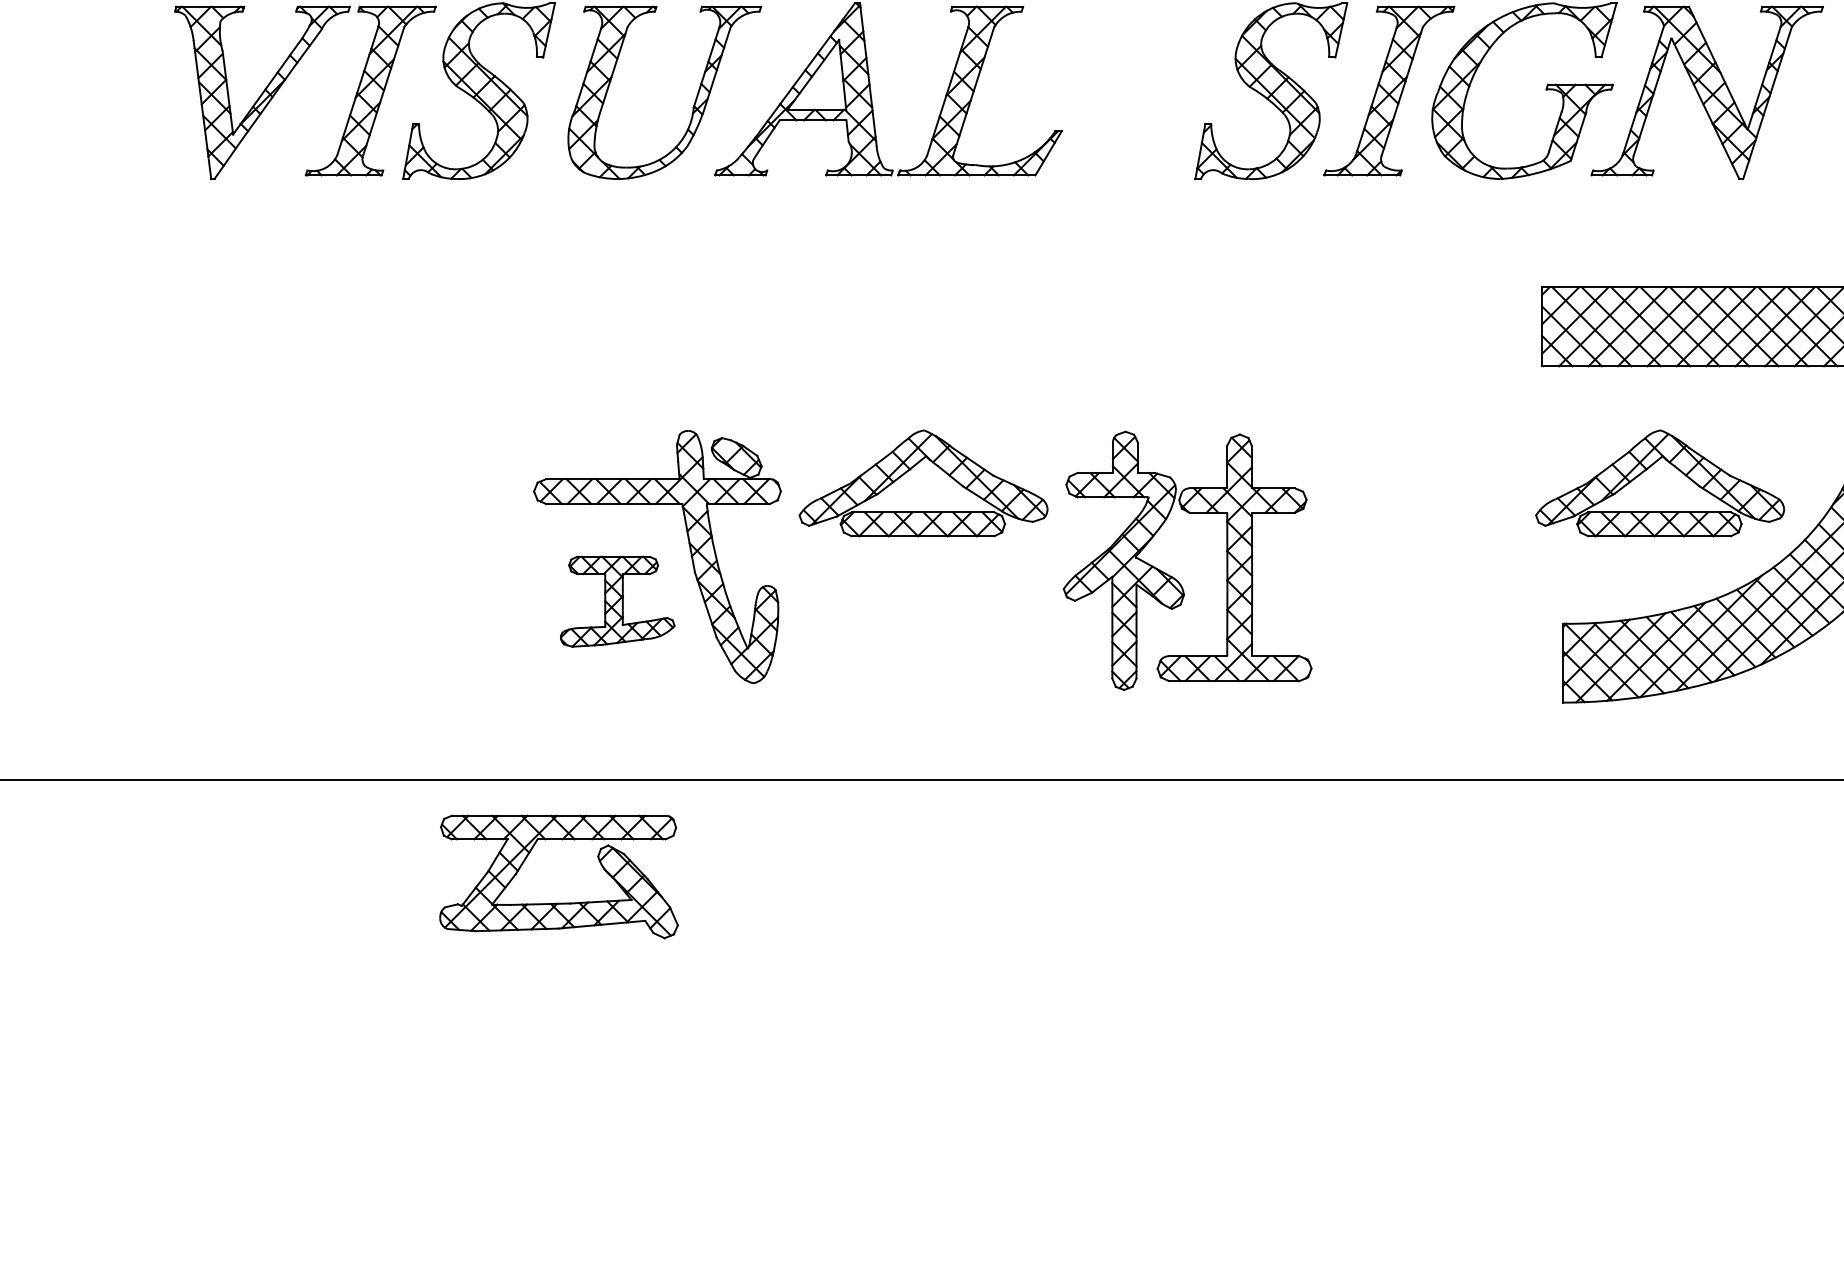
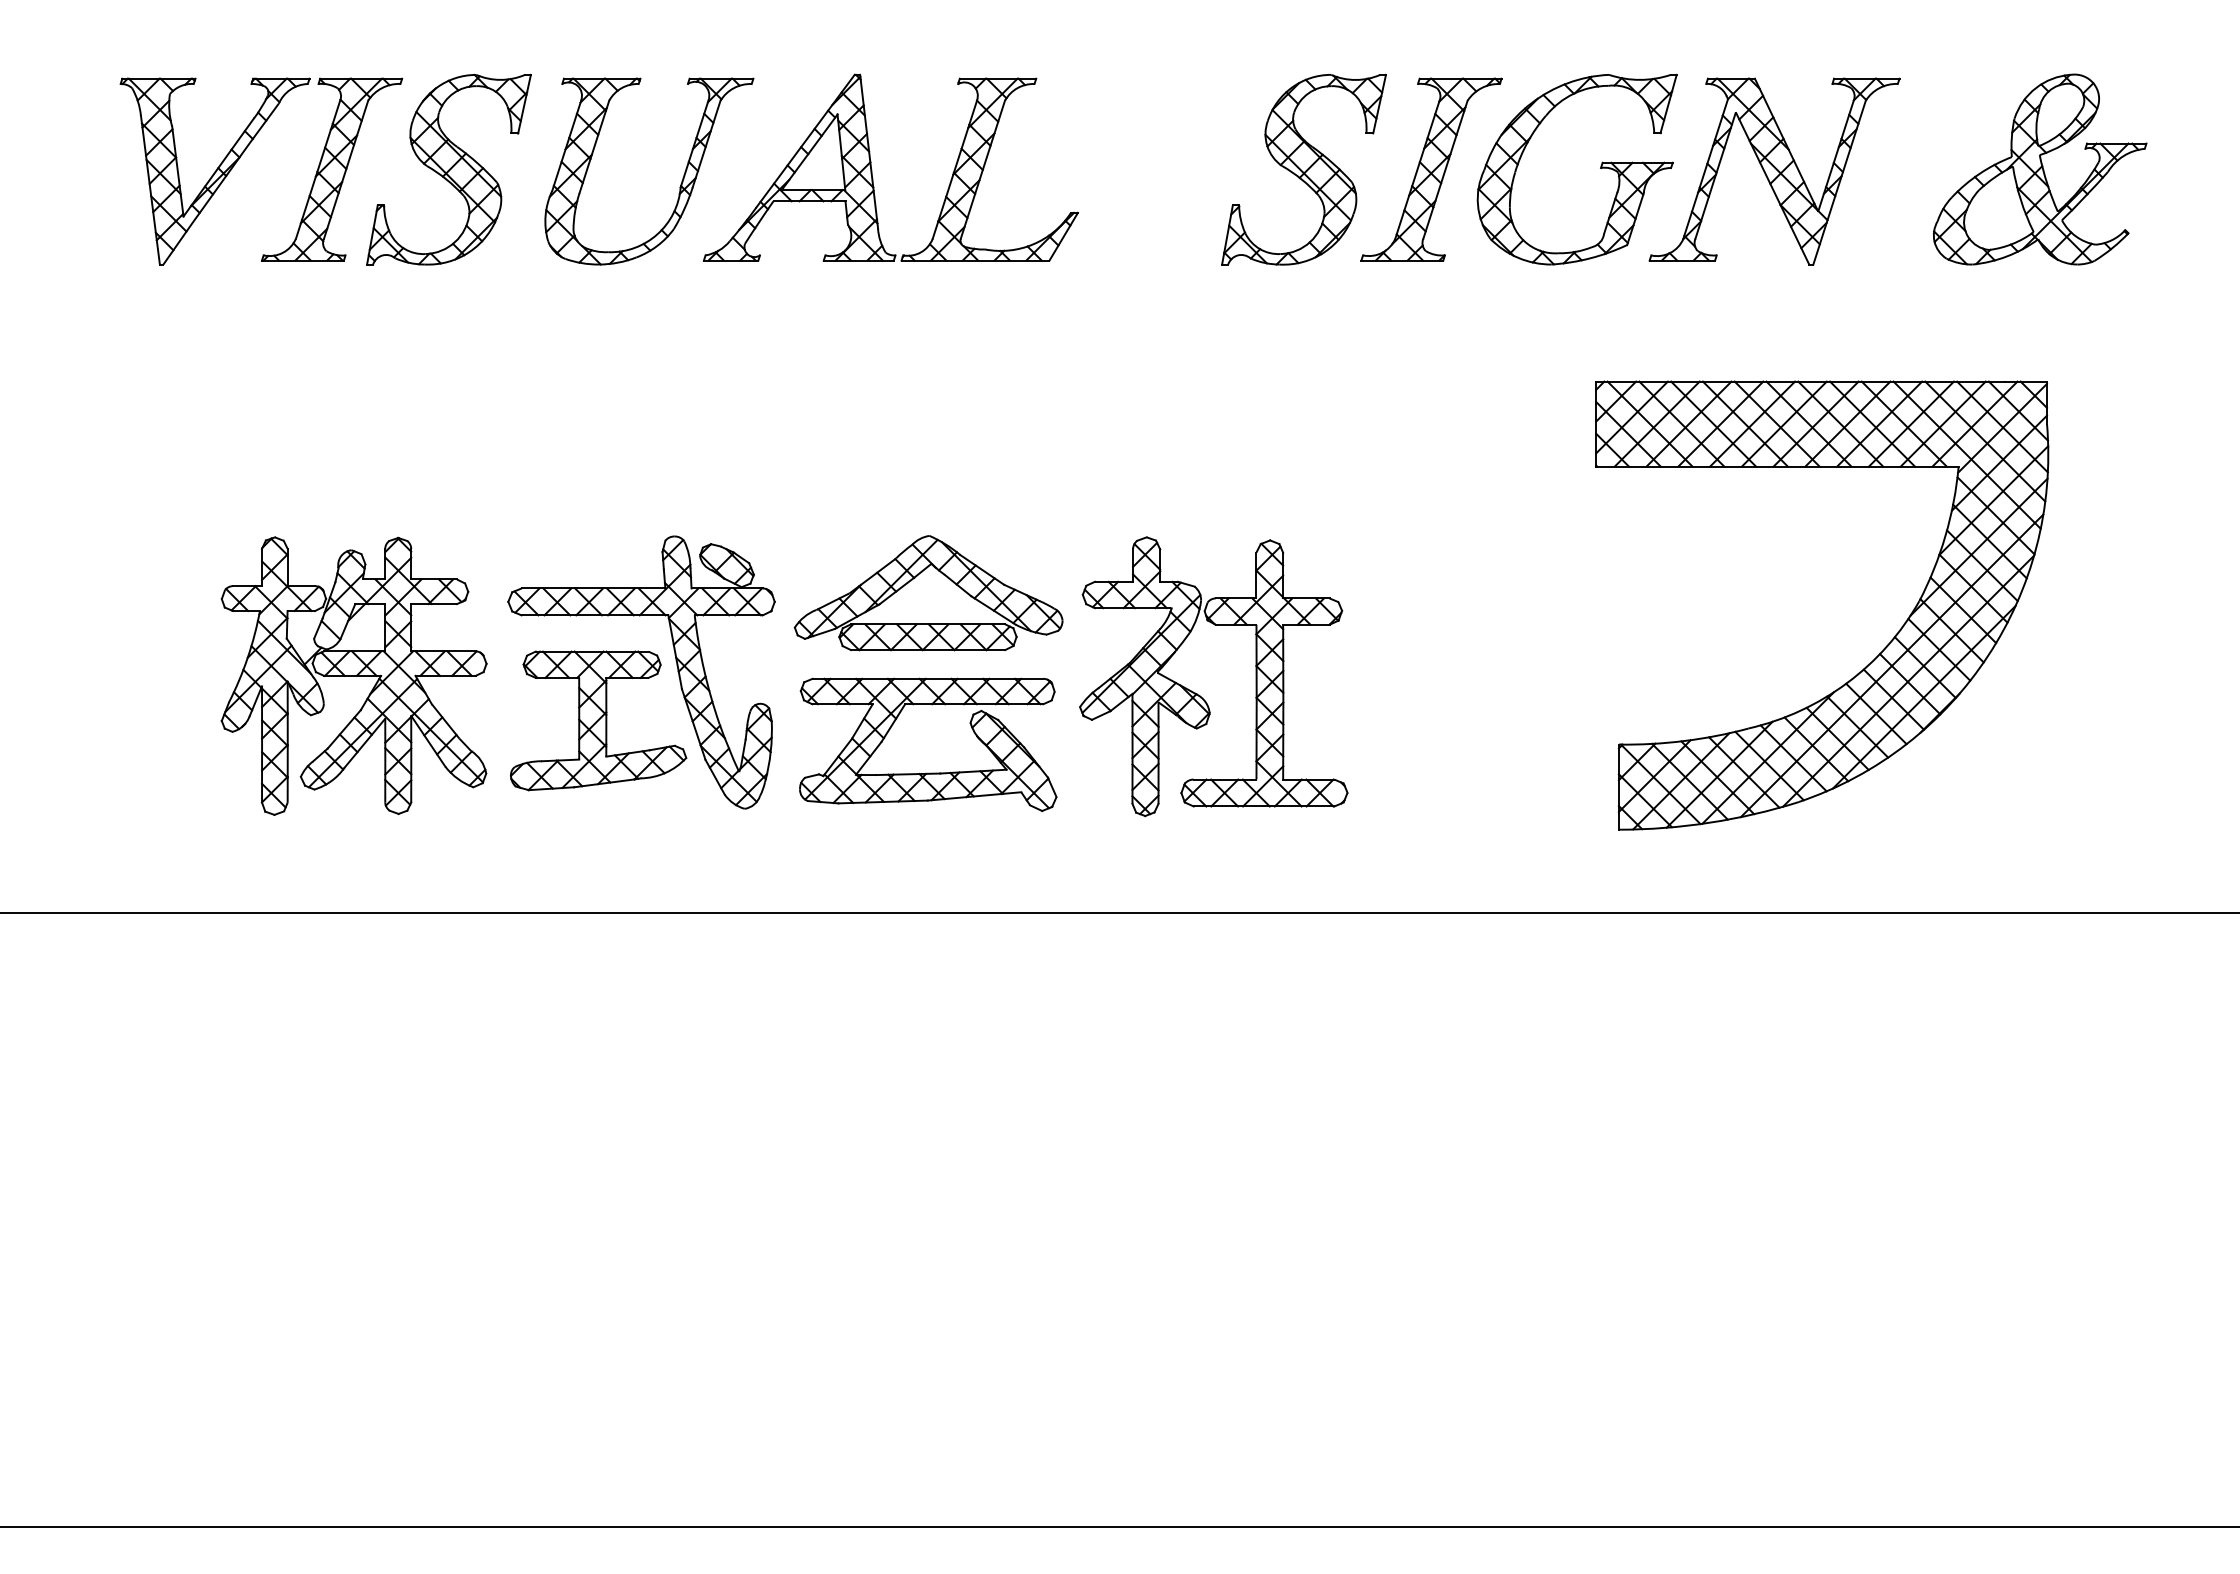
part: (1647, 469) -> (1710, 578), removed
part: (390, 559) -> (353, 675), added
part: (617, 601) -> (598, 720), size x1.43
part: (559, 902) -> (928, 772), moved

